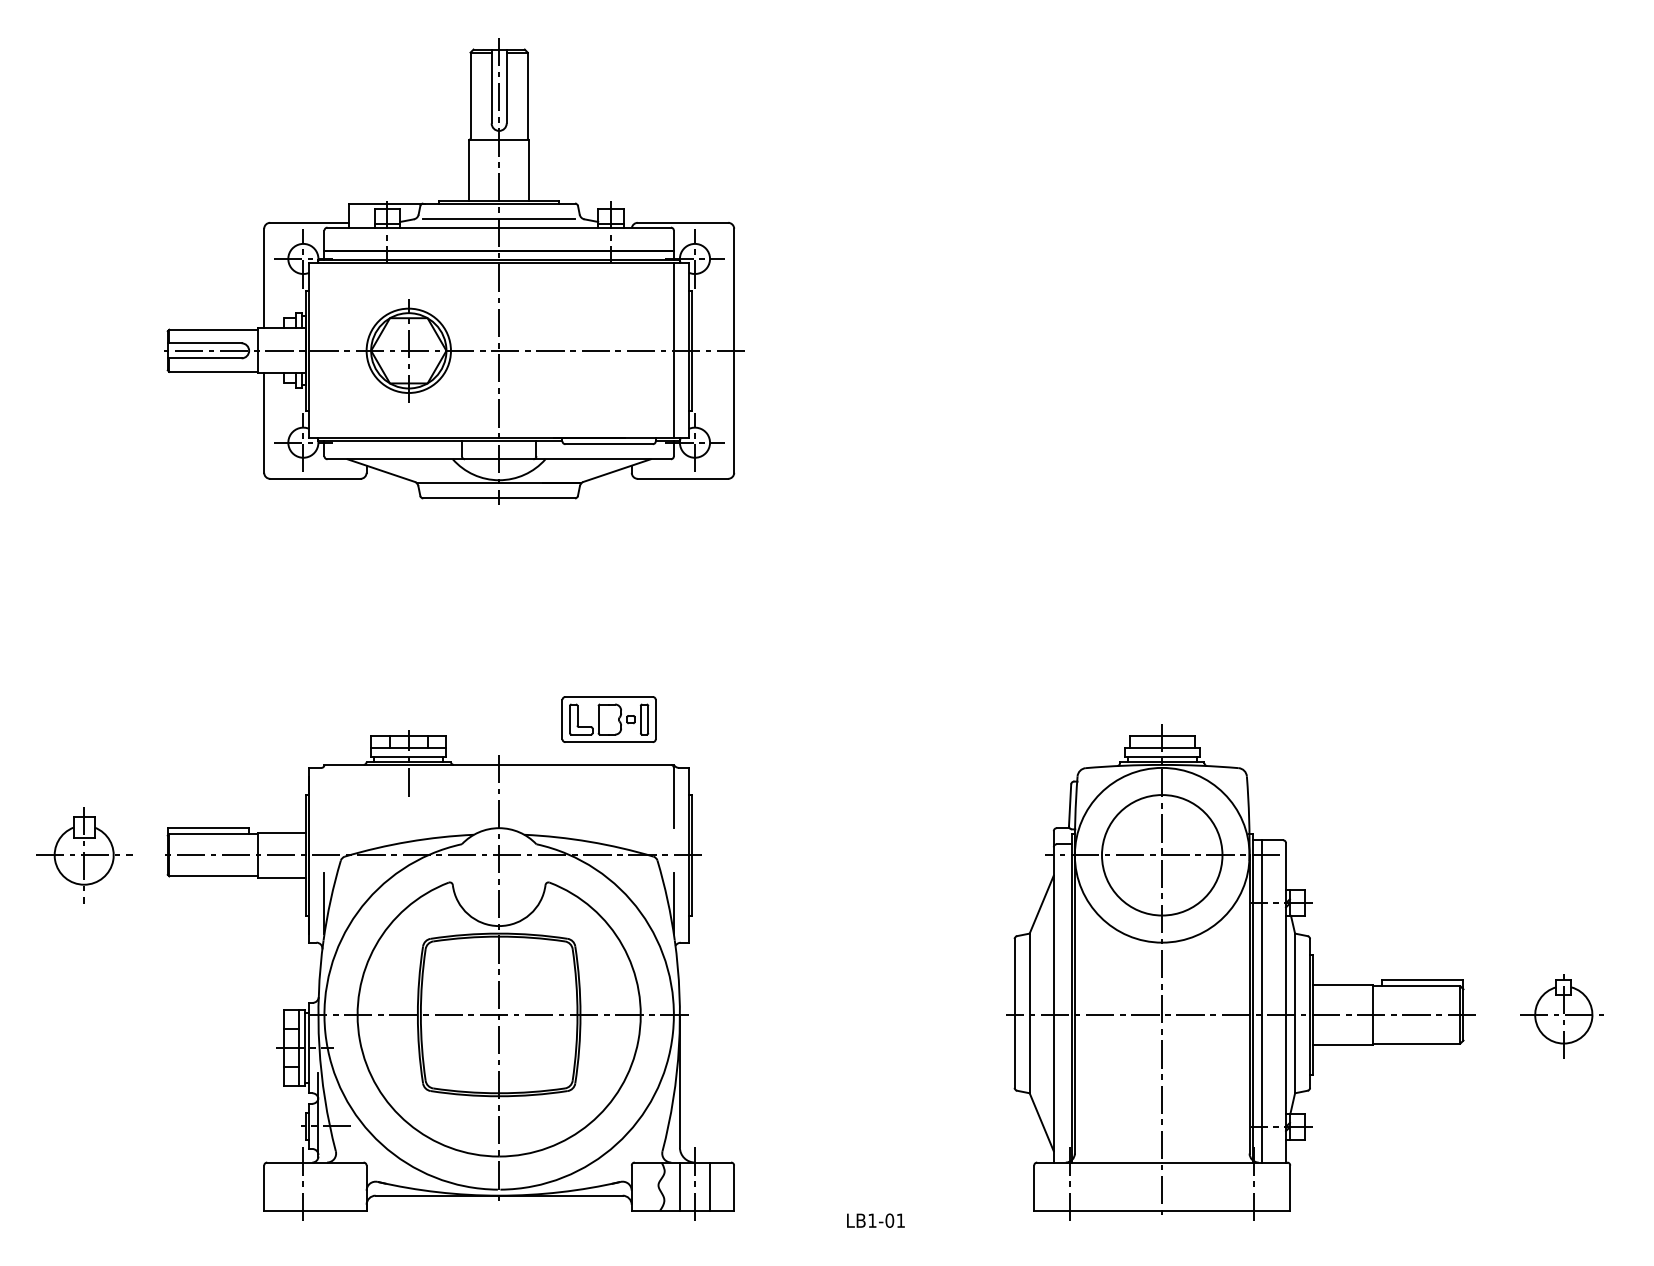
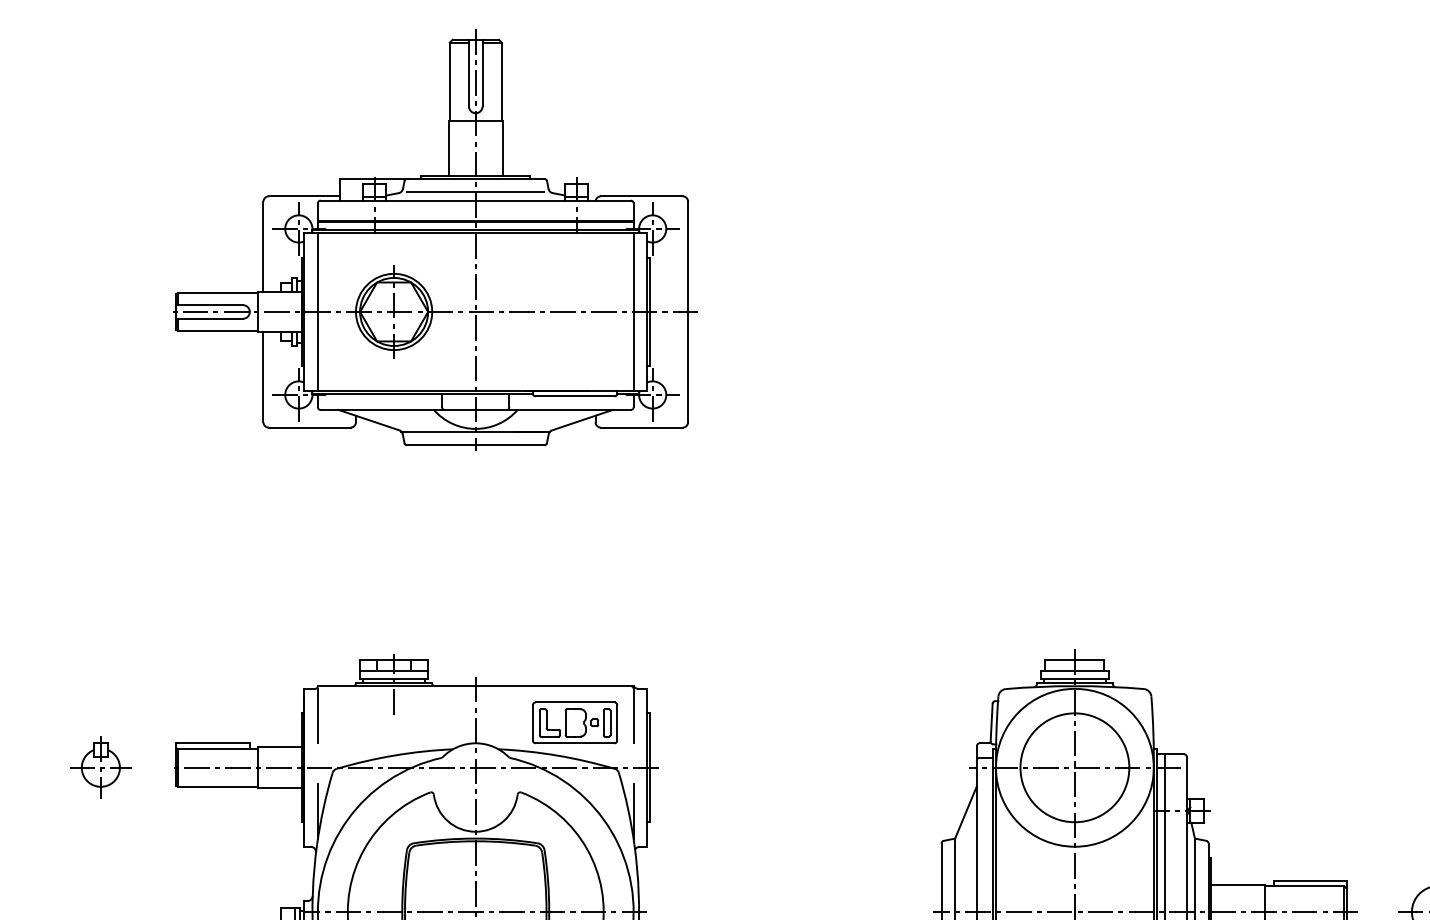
line: (324, 350) -> (317, 311), added
part: (608, 719) -> (574, 722), moved
line: (324, 797) -> (317, 715), added
part: (84, 855) -> (101, 767), size x0.71

